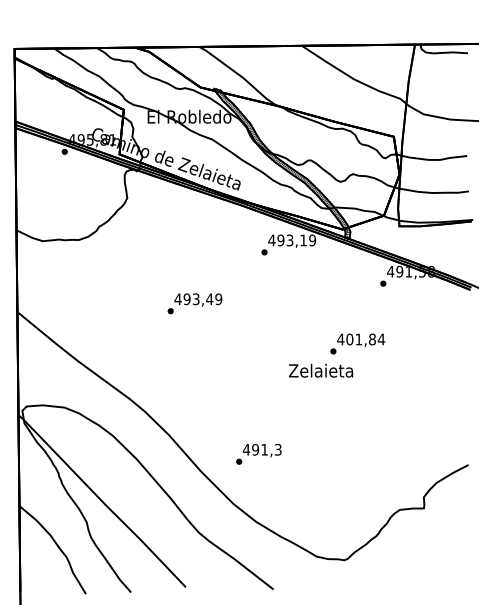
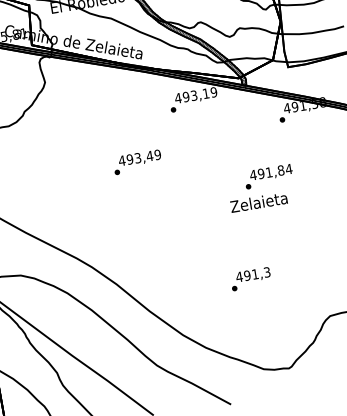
text: (194, 303) -> (137, 162), moved
text: (349, 339) -> (260, 173), 401,84 -> 491,84
text: (321, 370) -> (259, 202), moved
text: (258, 453) -> (250, 278), moved

